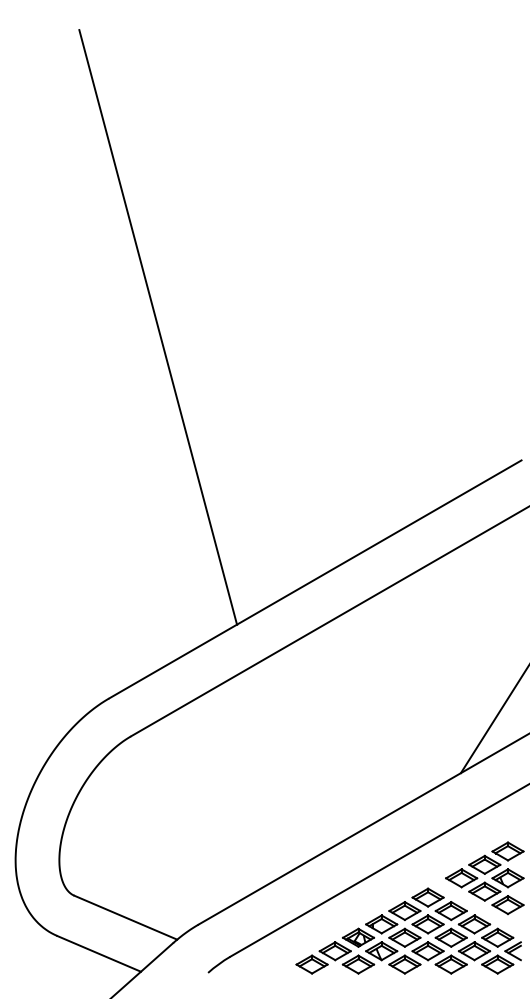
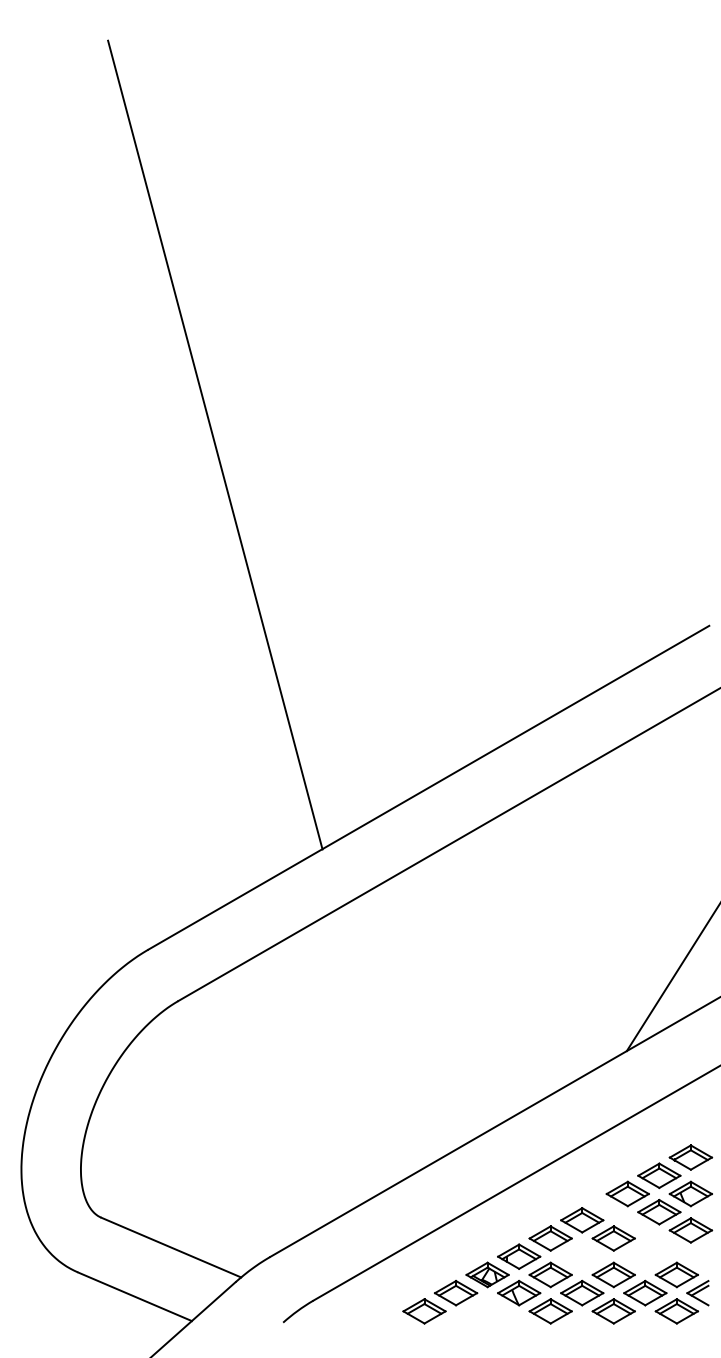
part: (428, 924) -> (582, 1256), removed
part: (474, 924) -> (645, 1256), removed
part: (358, 964) -> (487, 1311), removed

